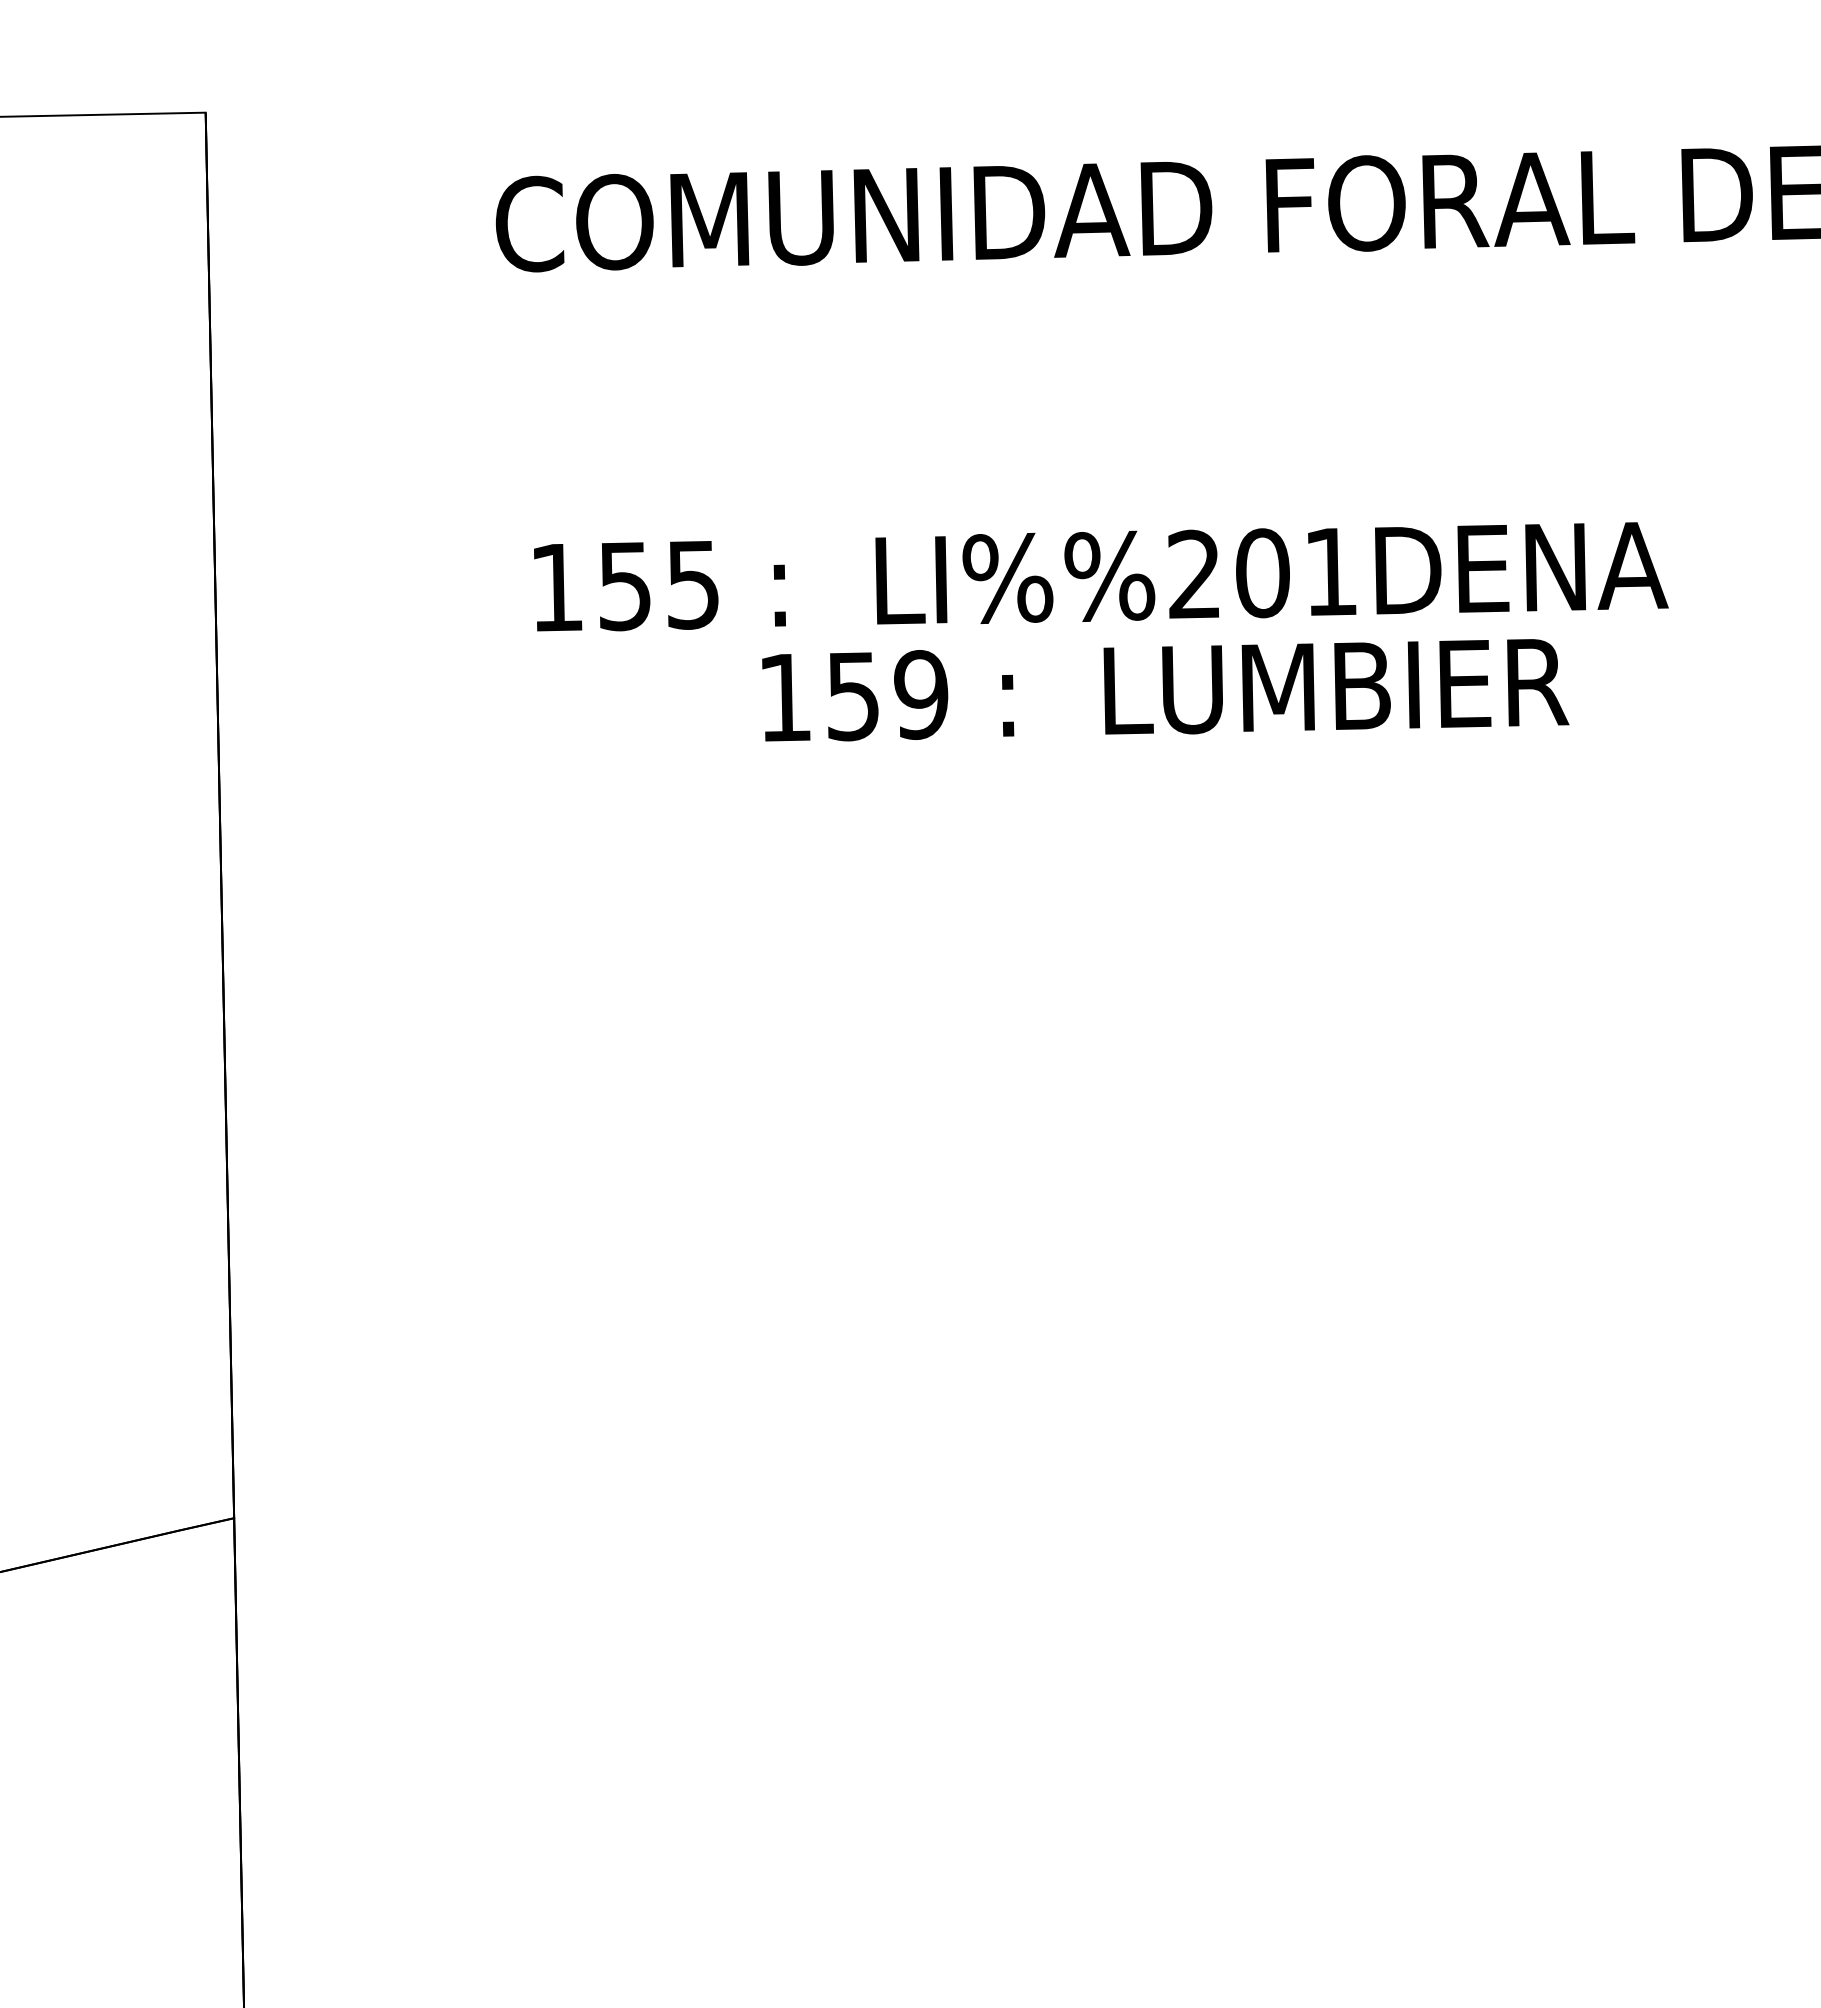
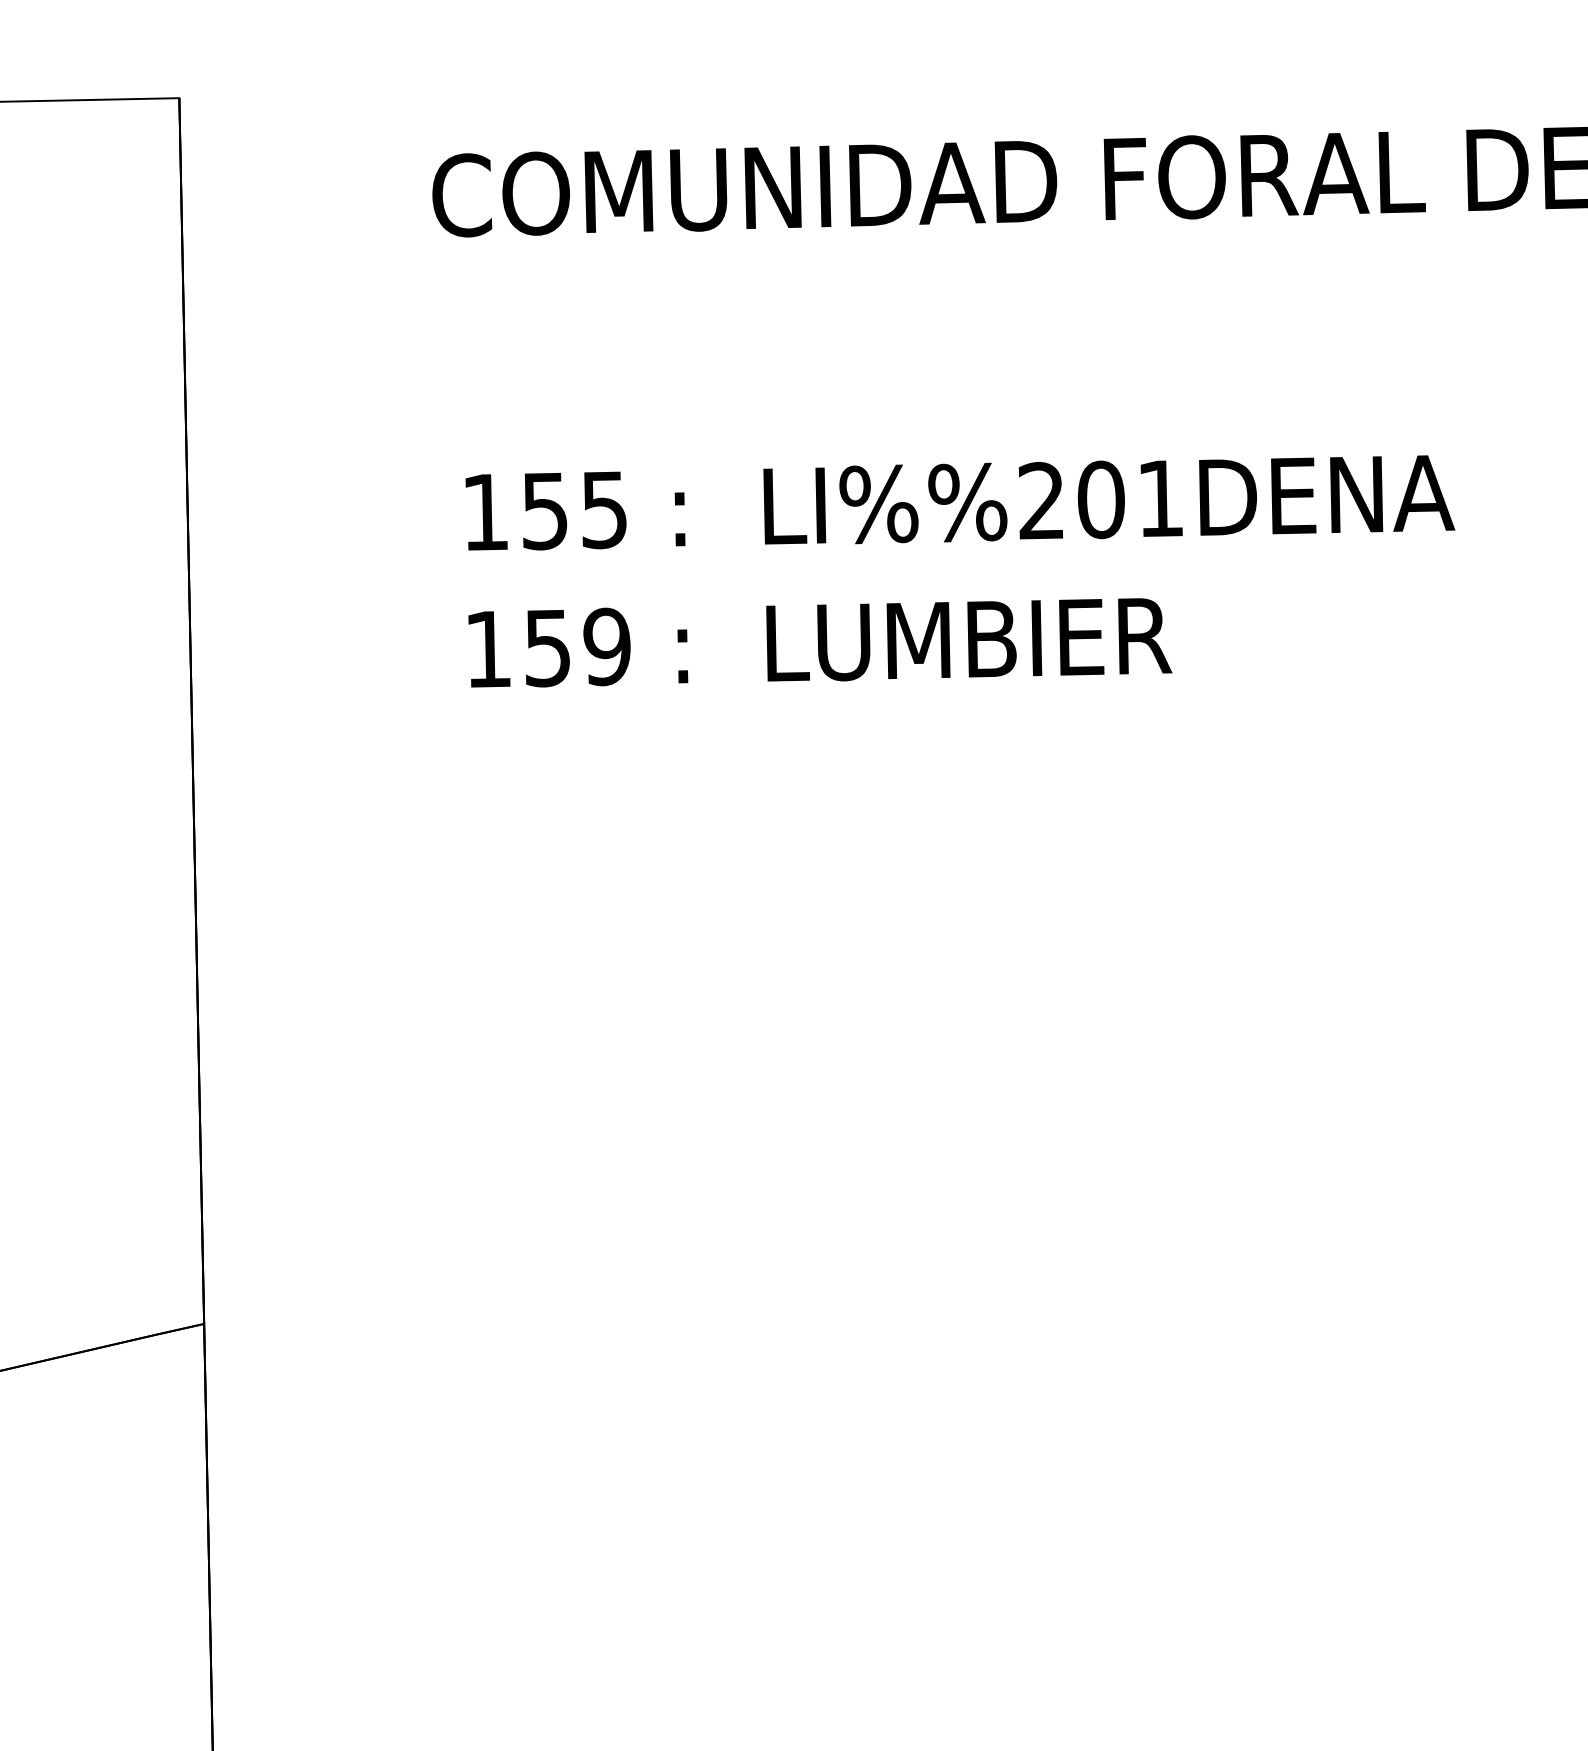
text: (1165, 690) -> (820, 643), moved

